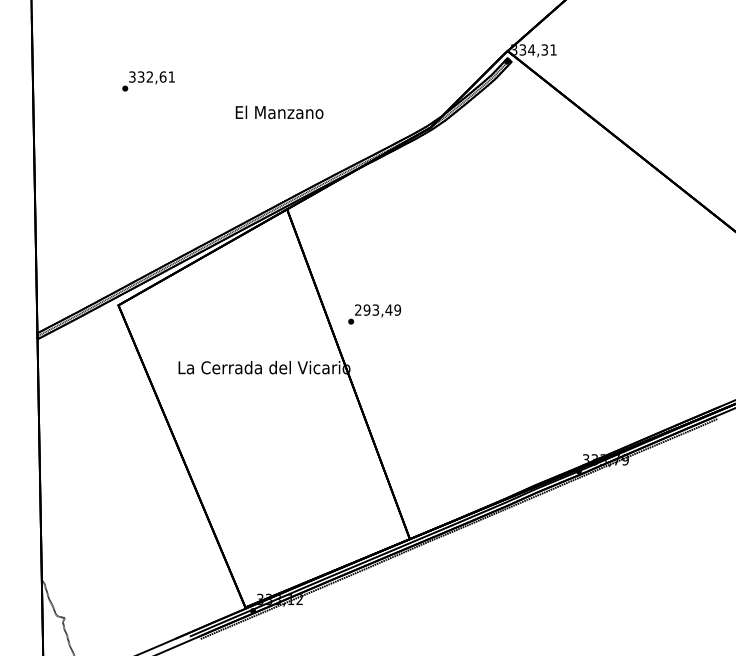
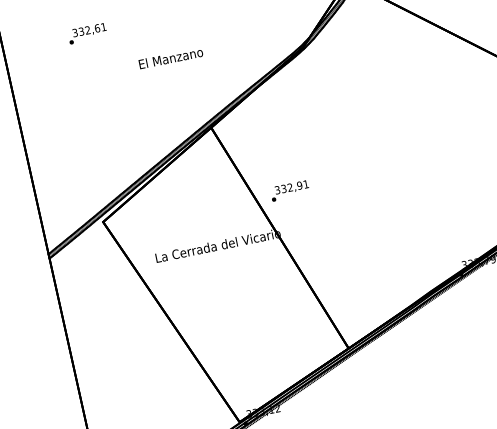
text: (148, 81) -> (87, 33), moved
text: (279, 112) -> (170, 58), moved
text: (378, 309) -> (292, 186), 293,49 -> 332,91

